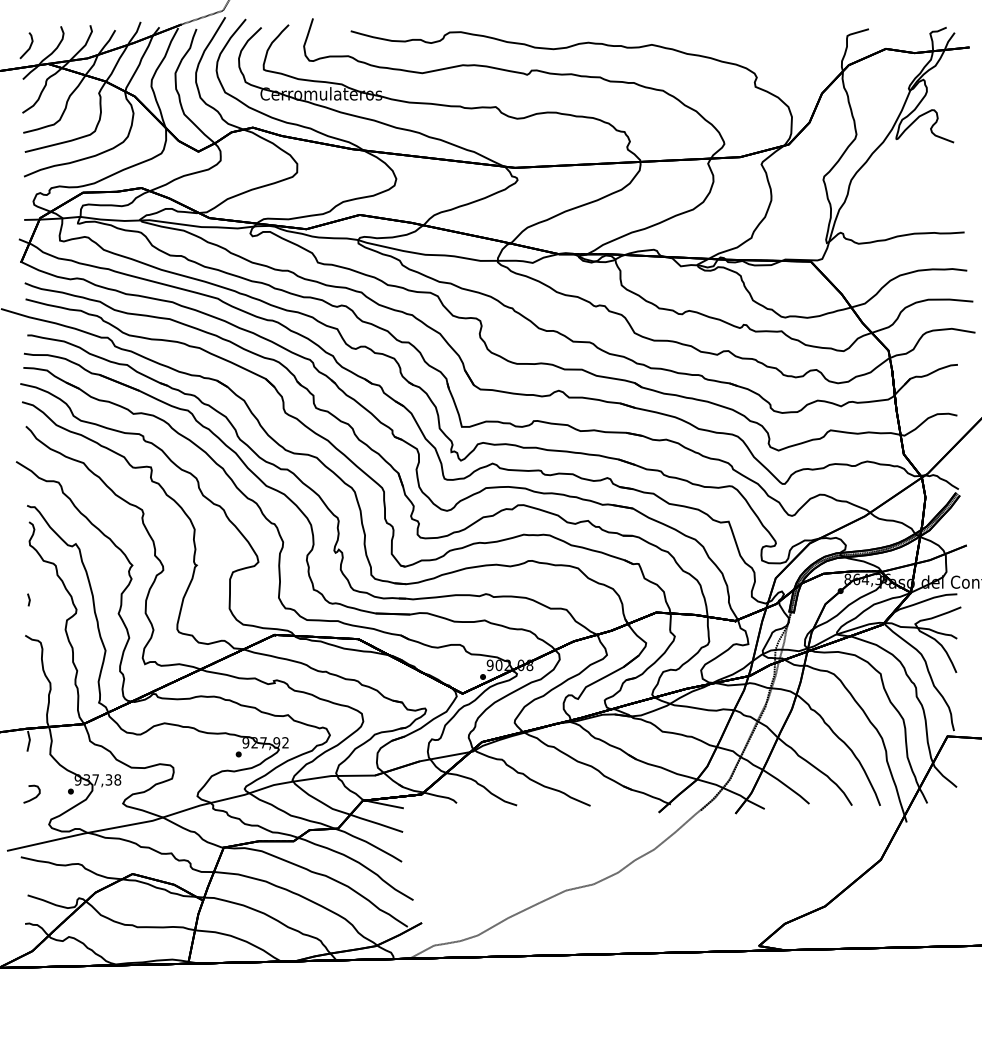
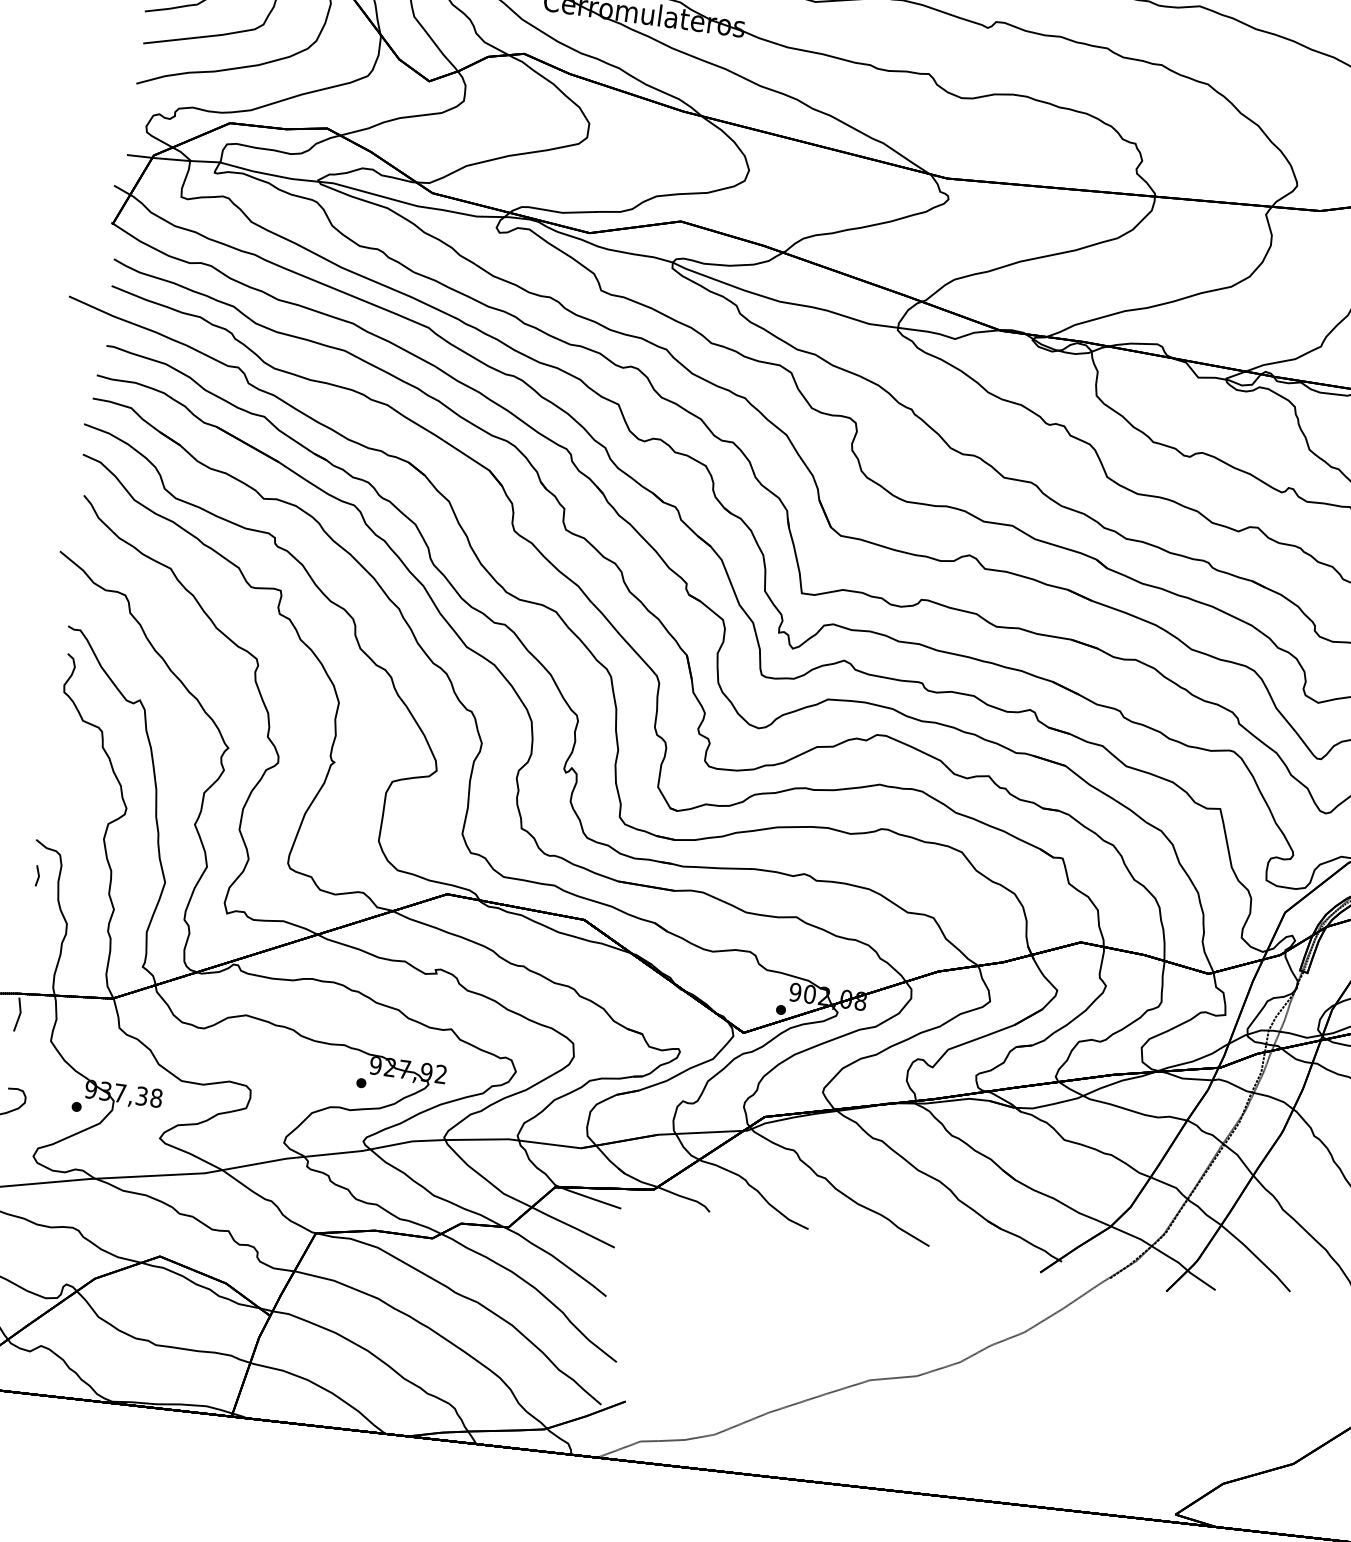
line: (28, 599) -> (36, 874), moved

